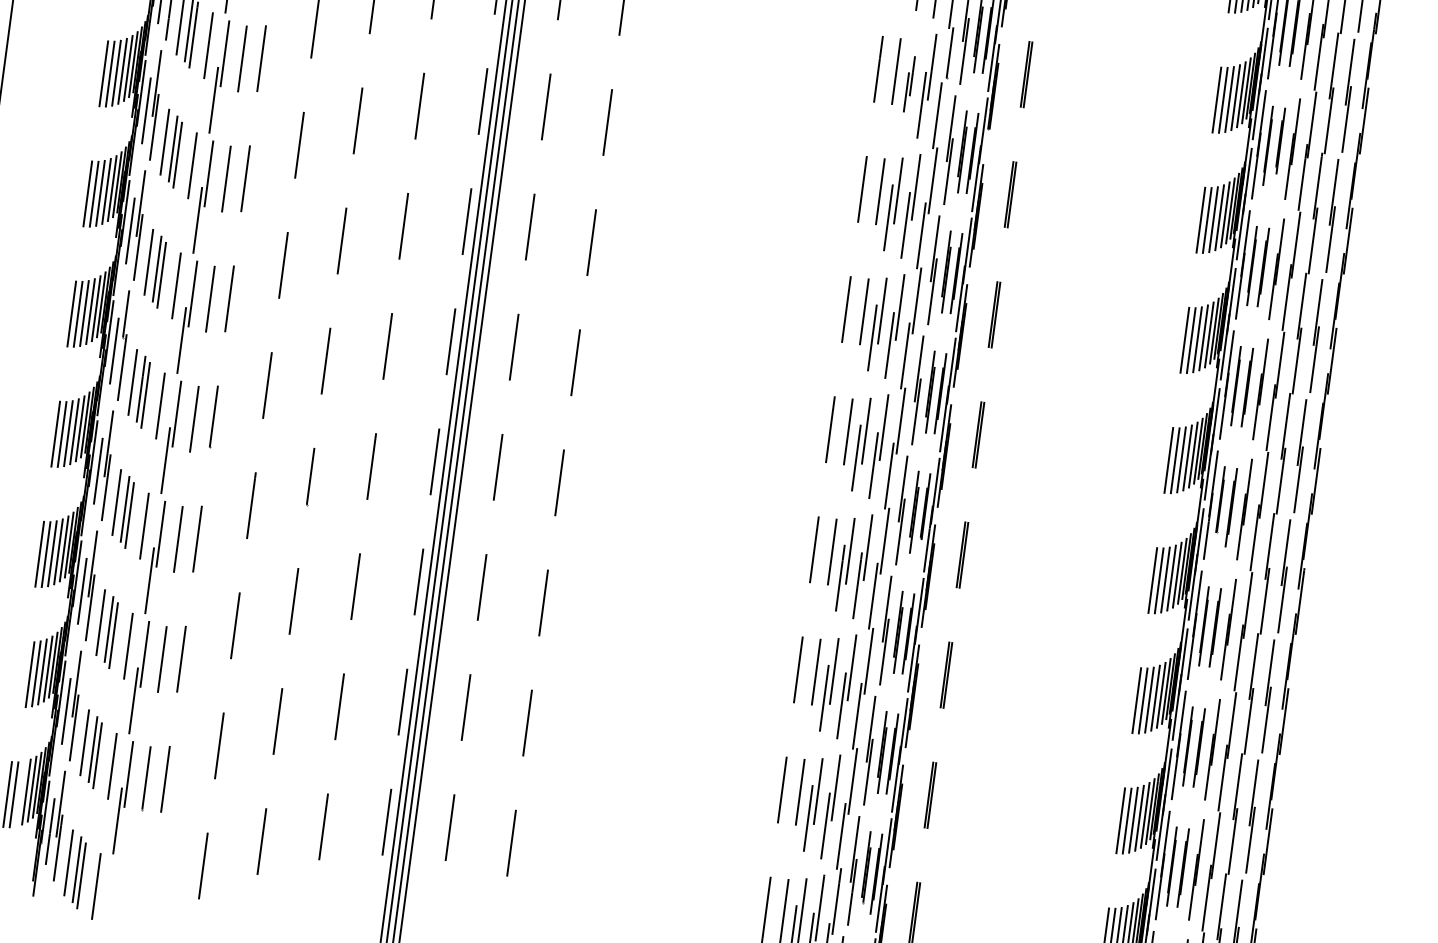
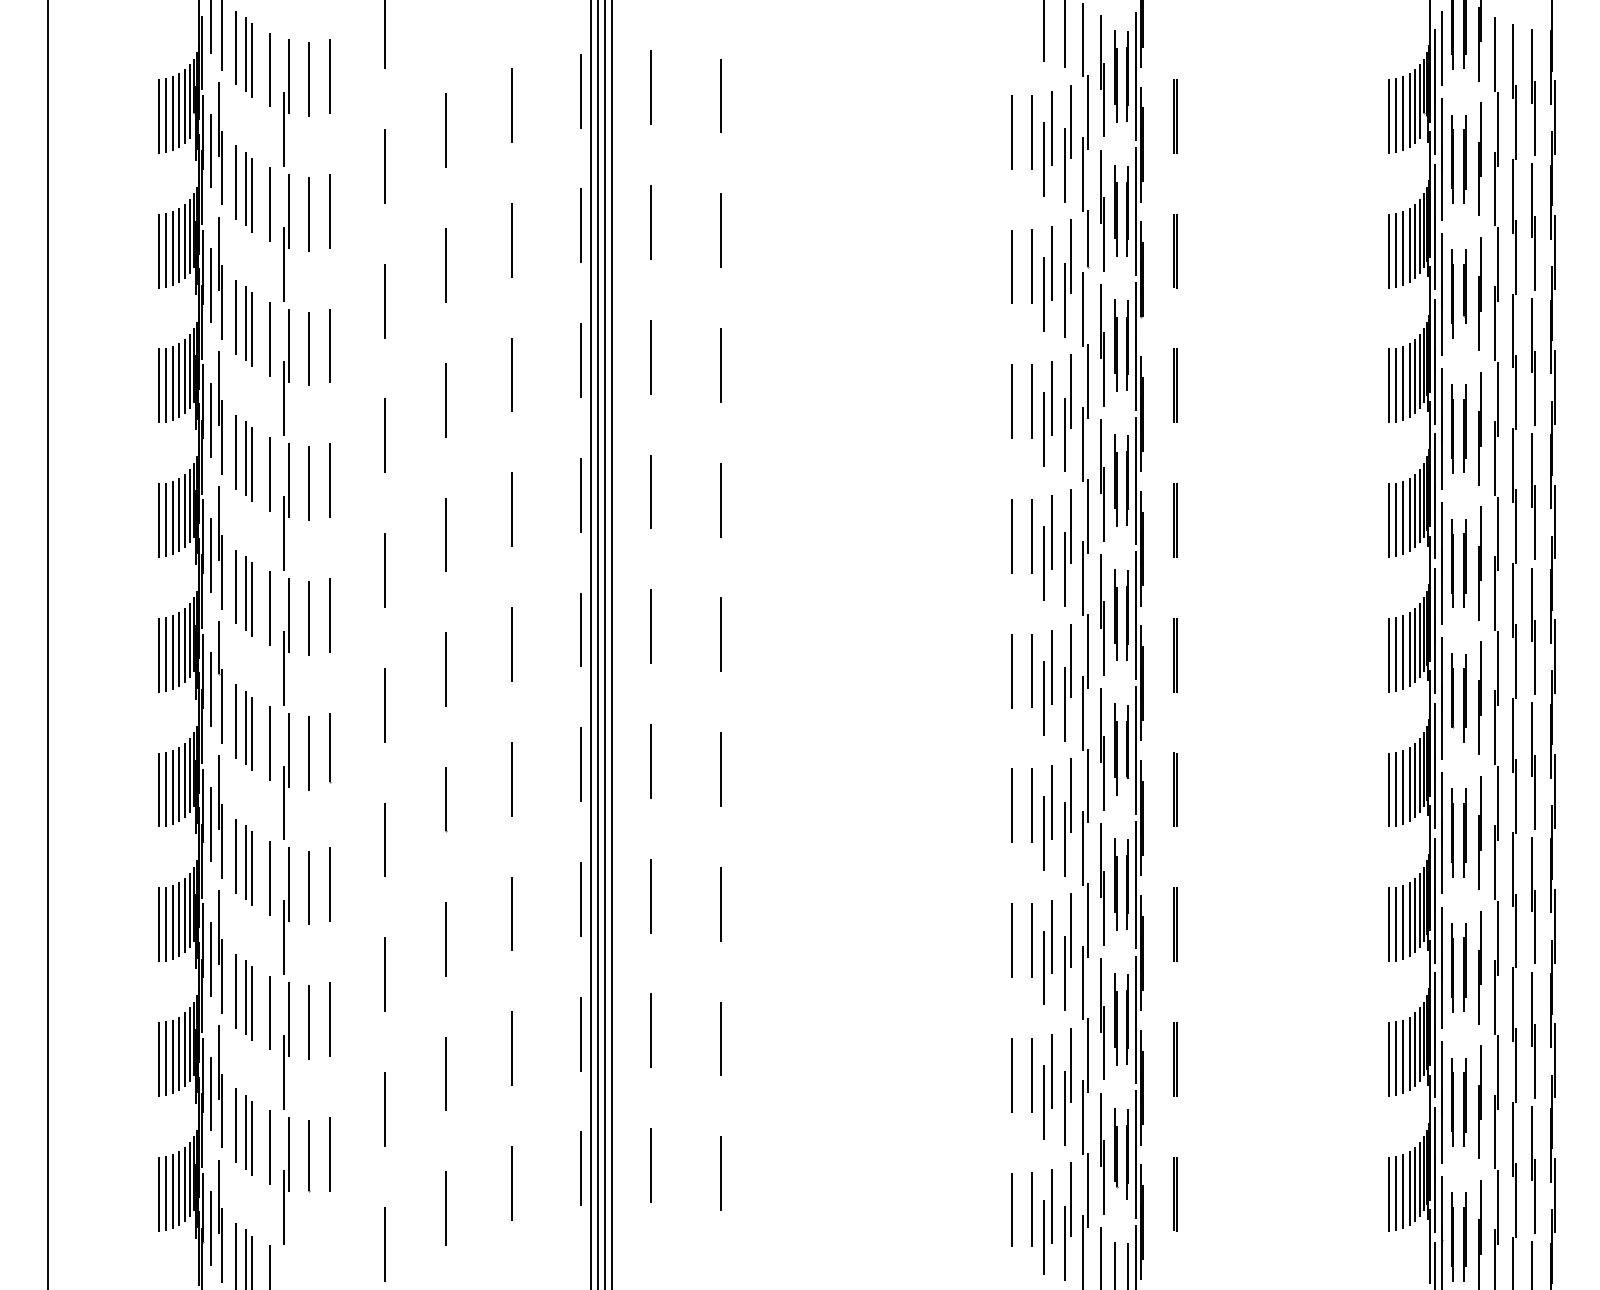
part: (909, 83) -> (1047, 278), size x1.67
line: (23, 674) -> (158, 1059), added
line: (20, 793) -> (172, 1191), added

